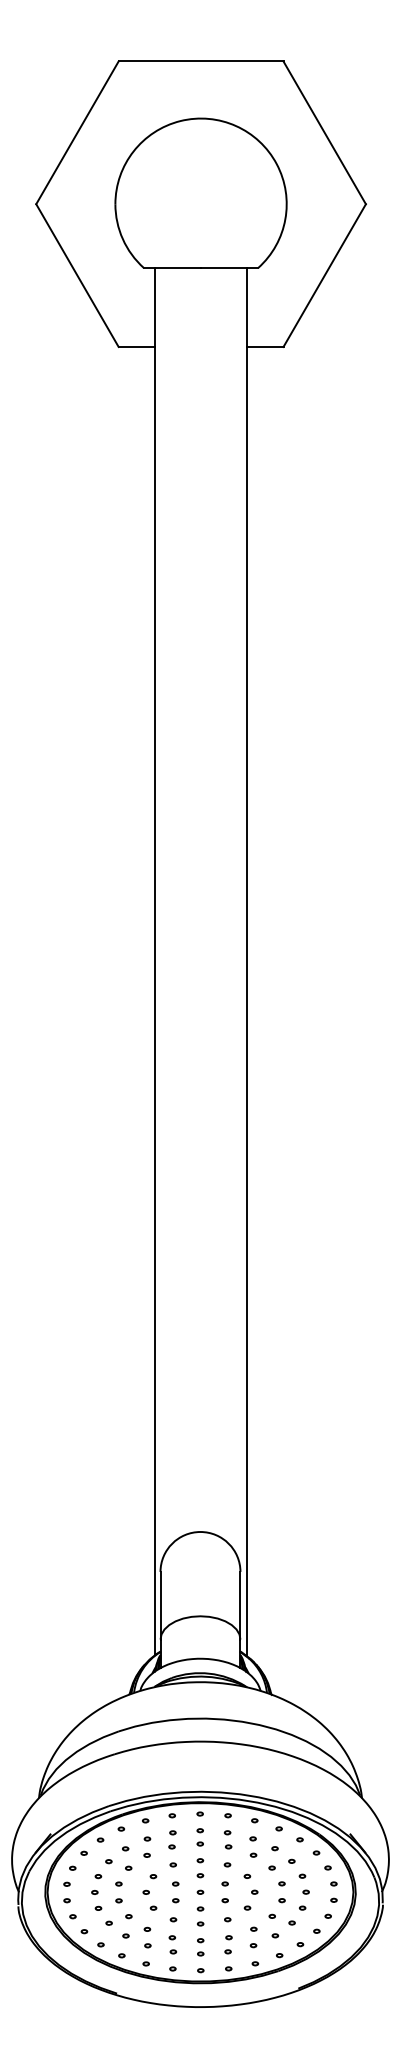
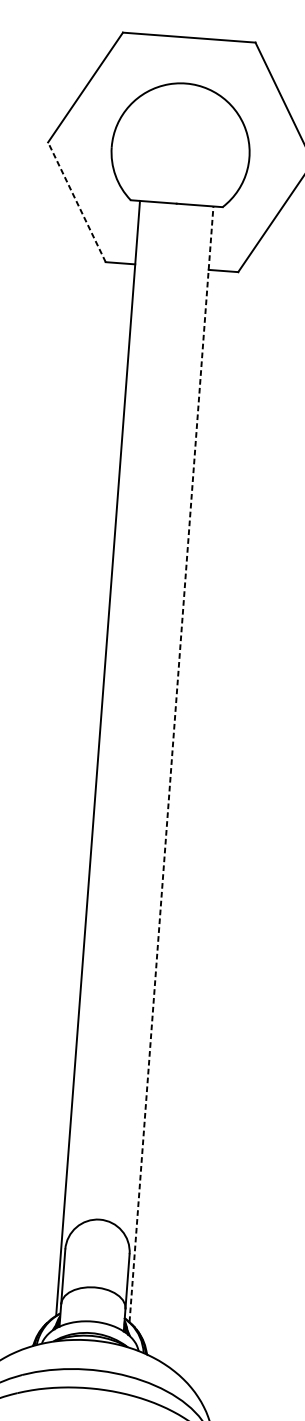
line: (77, 275) -> (76, 202), solid -> dashed
line: (246, 961) -> (171, 763), solid -> dashed

